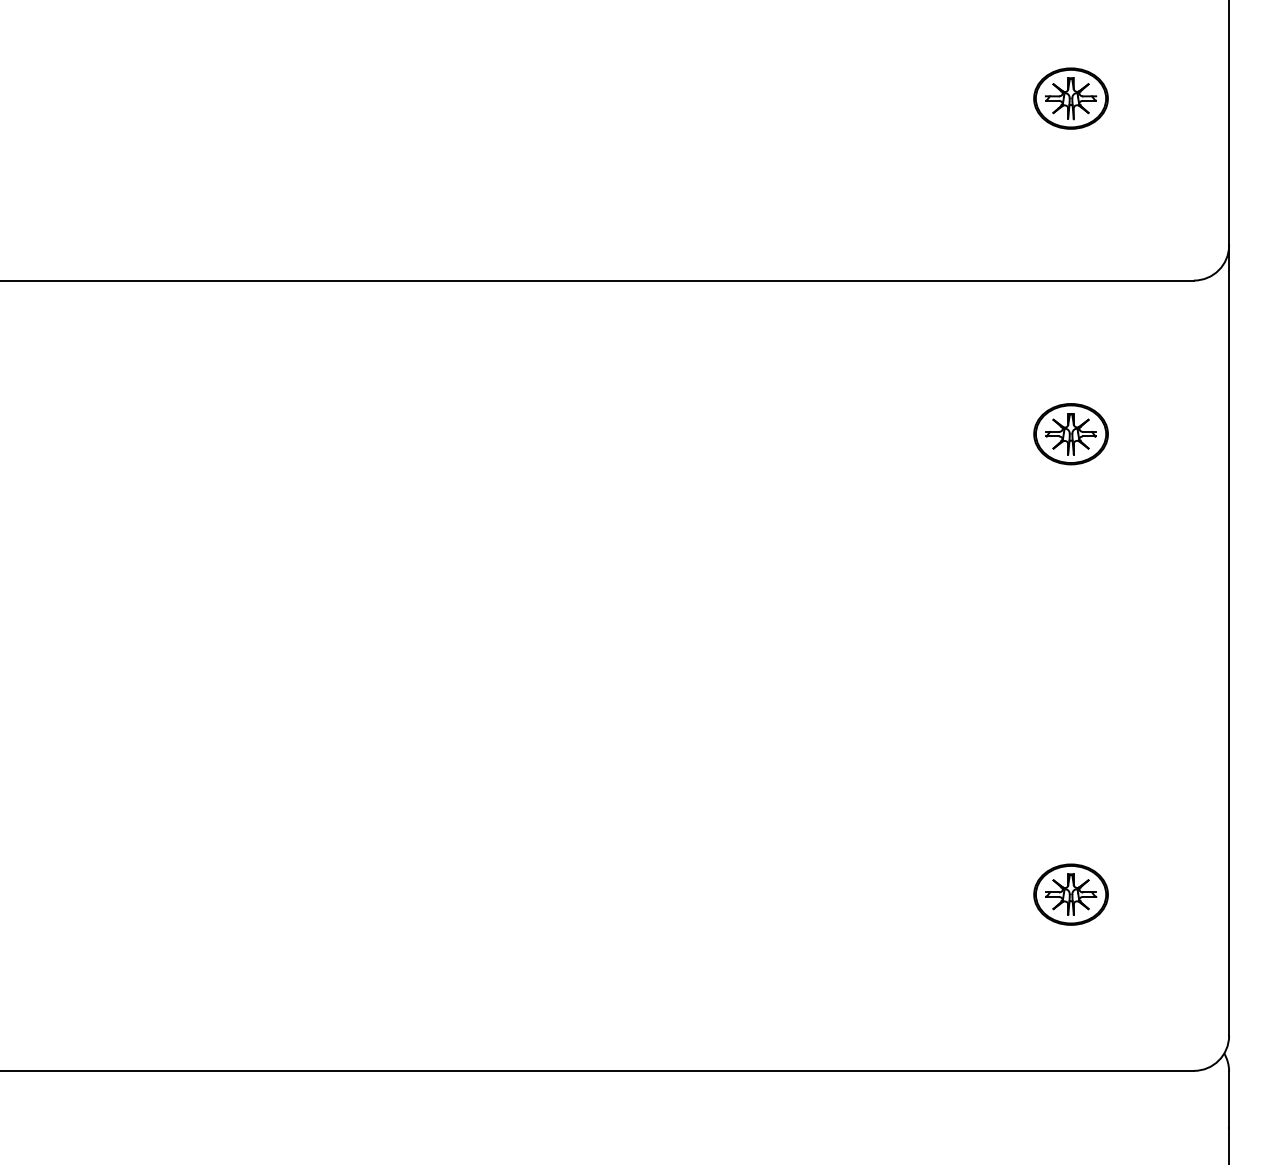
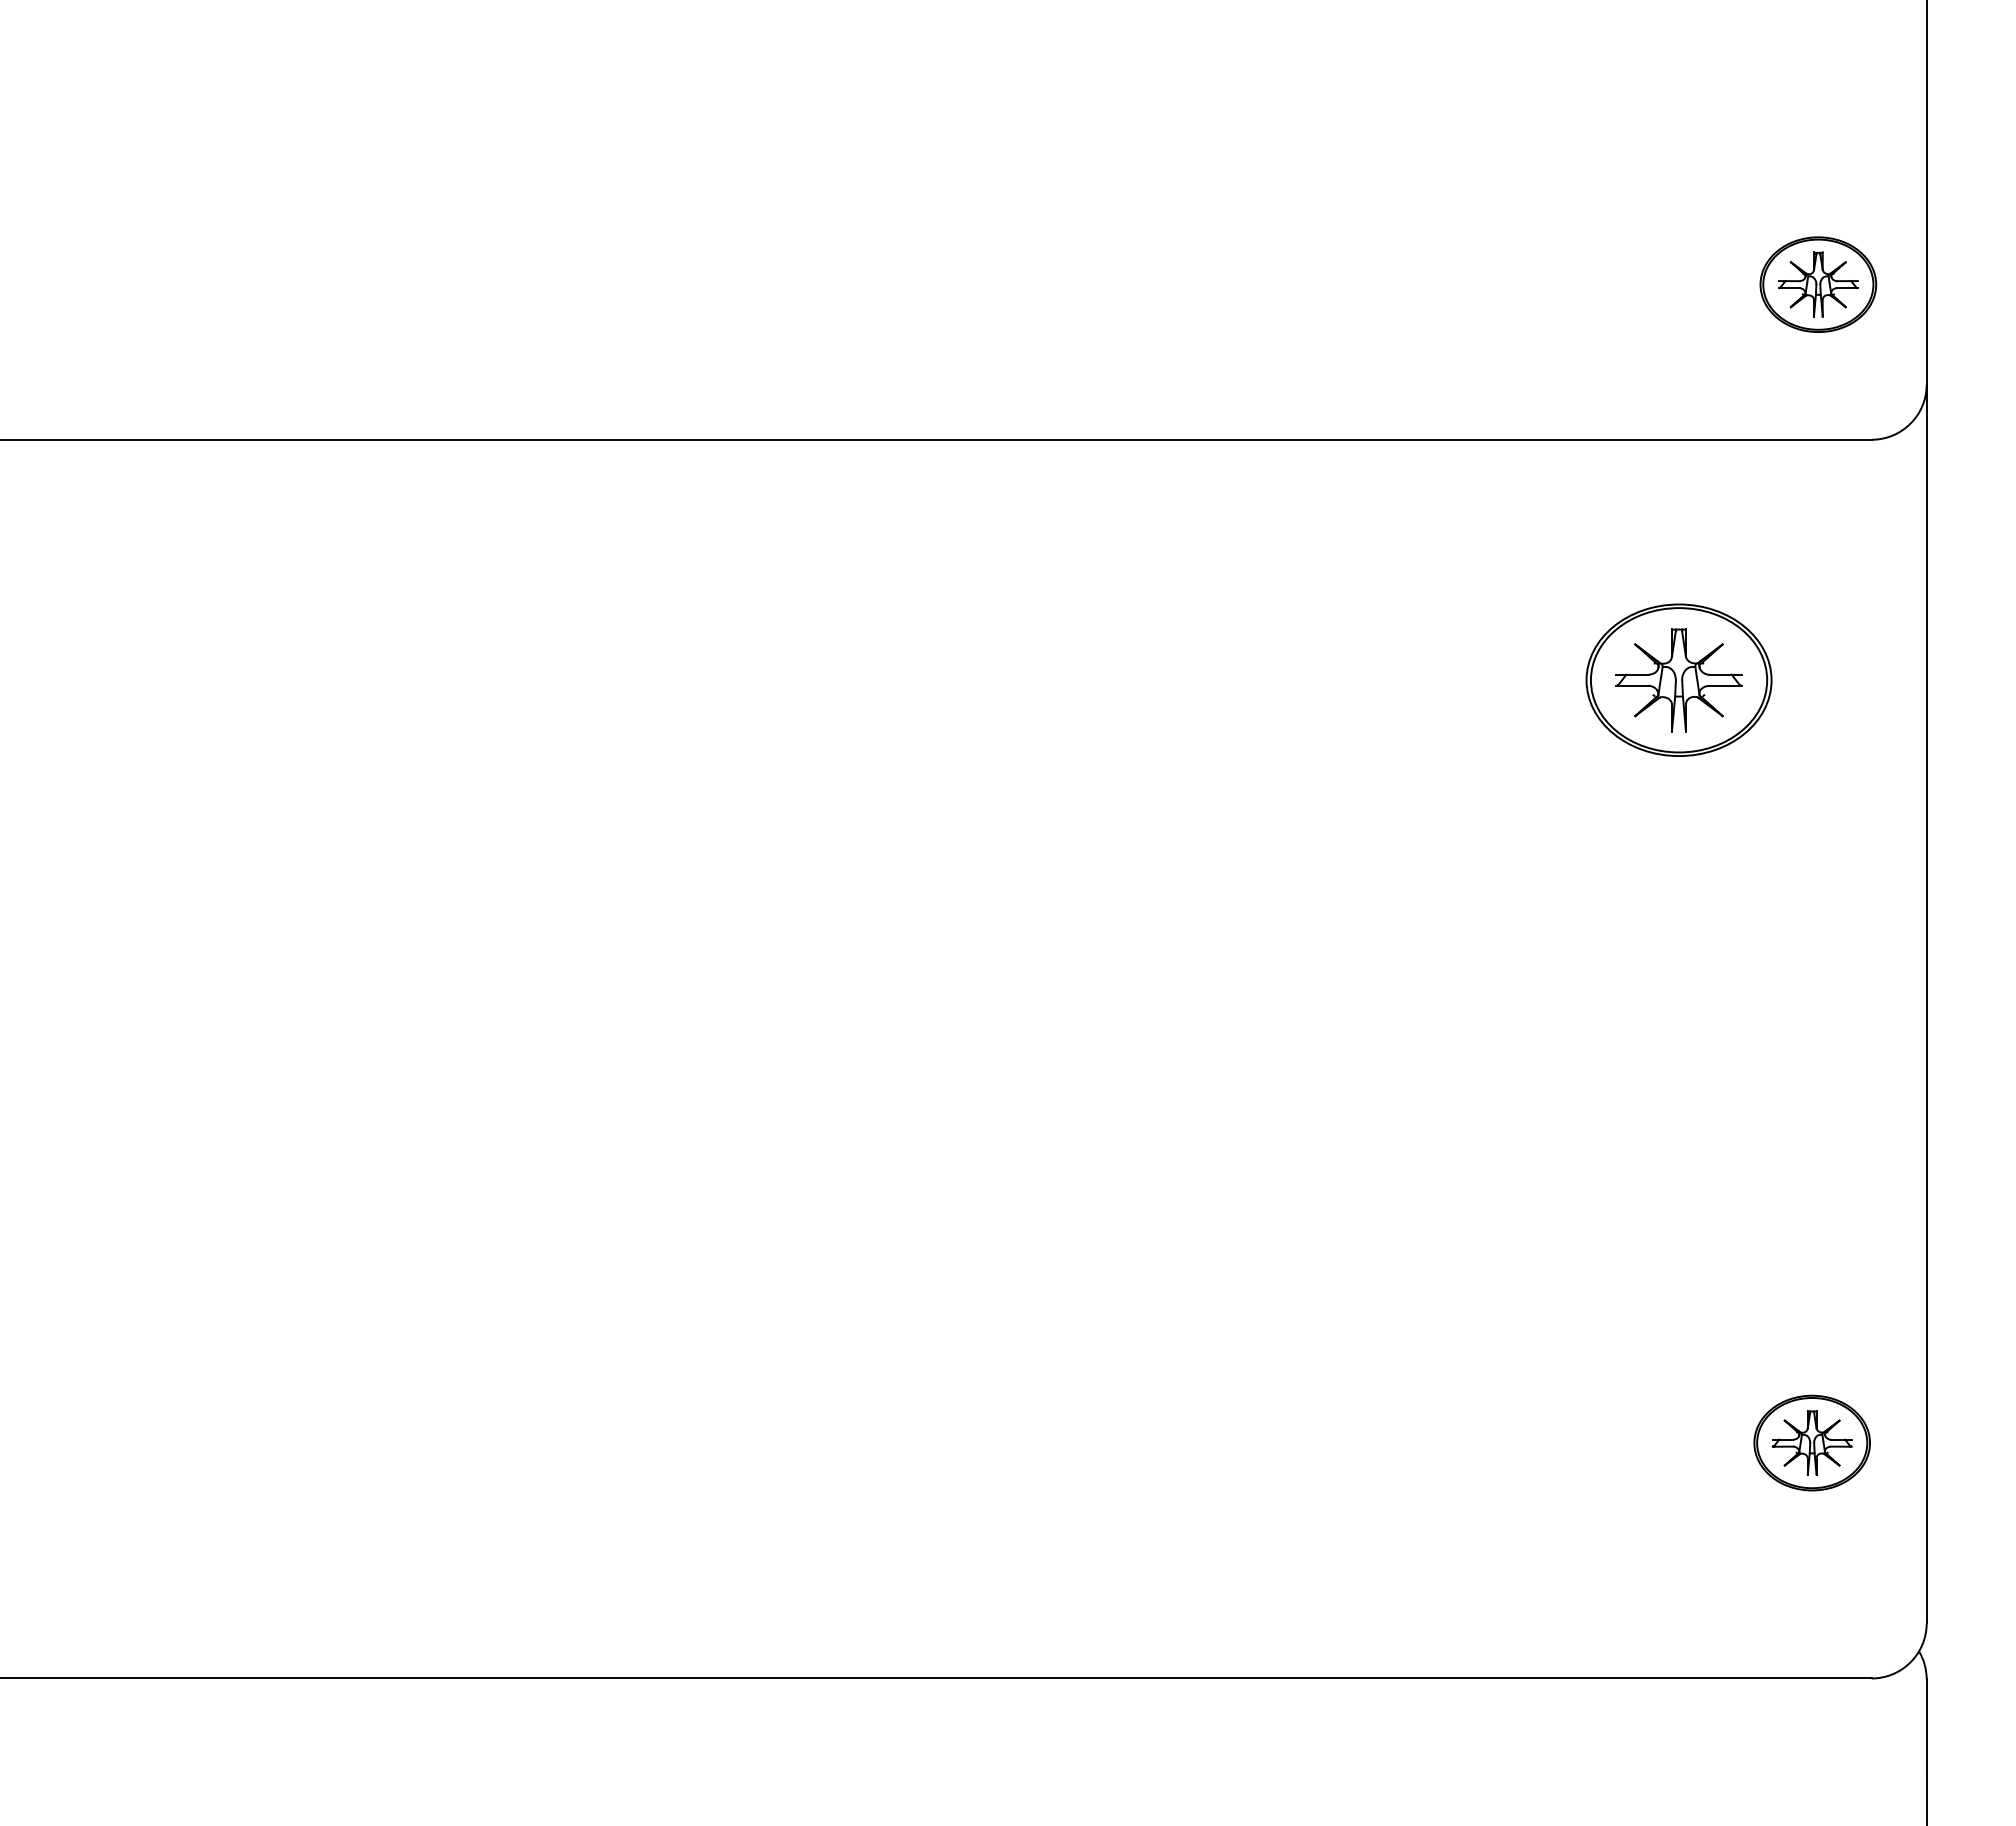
part: (1070, 98) -> (1817, 284), moved
part: (1070, 434) -> (1678, 681), size x1.6
part: (1070, 894) -> (1811, 1442), moved

